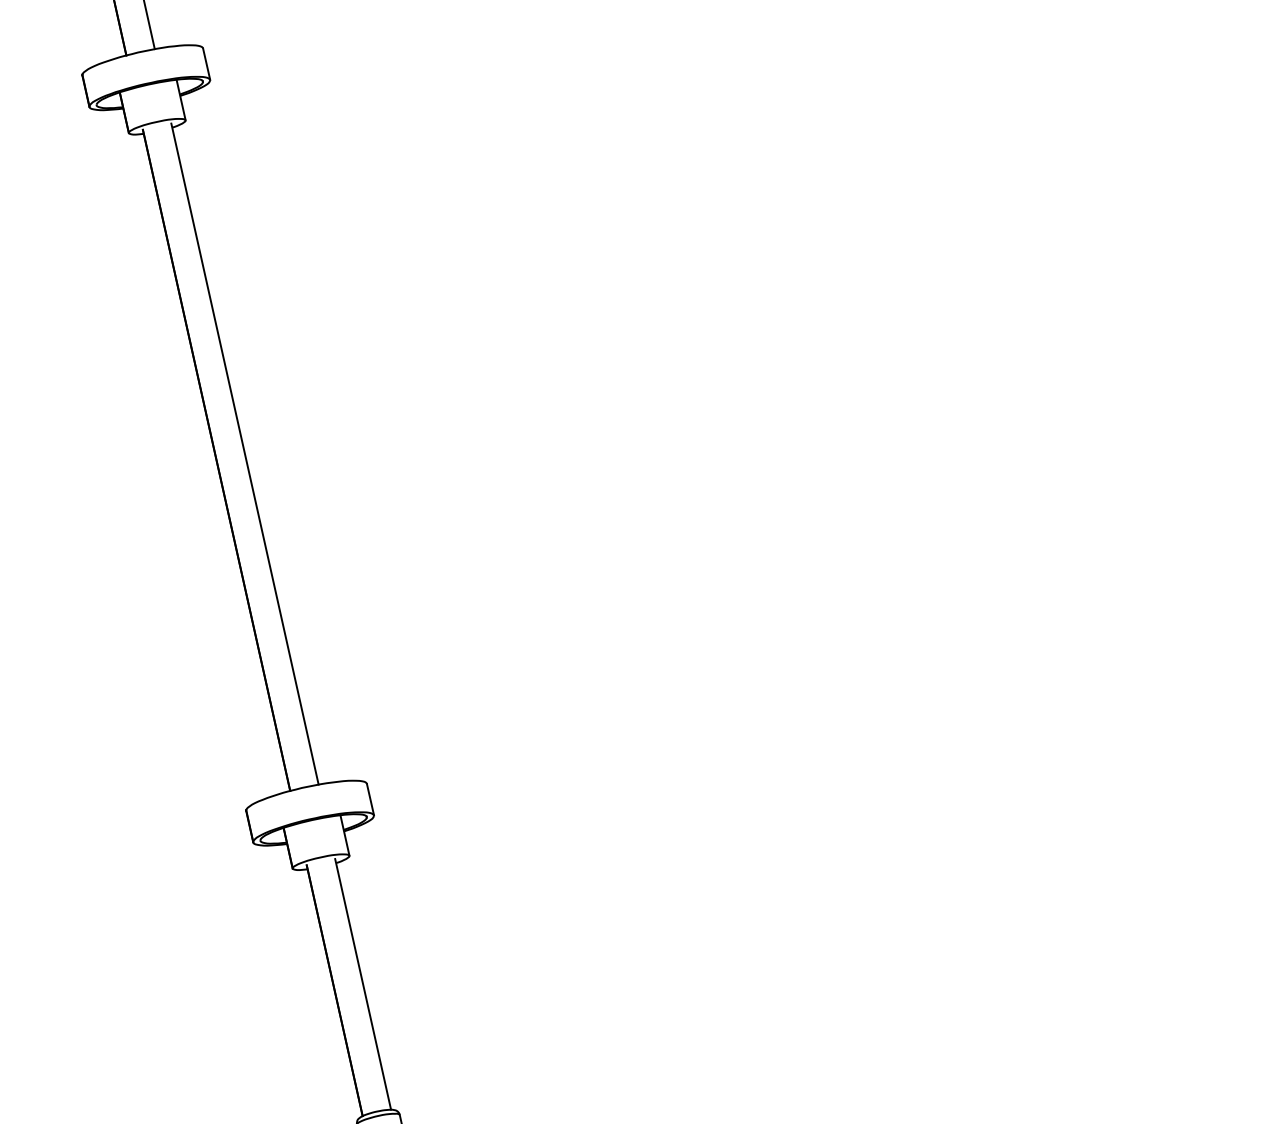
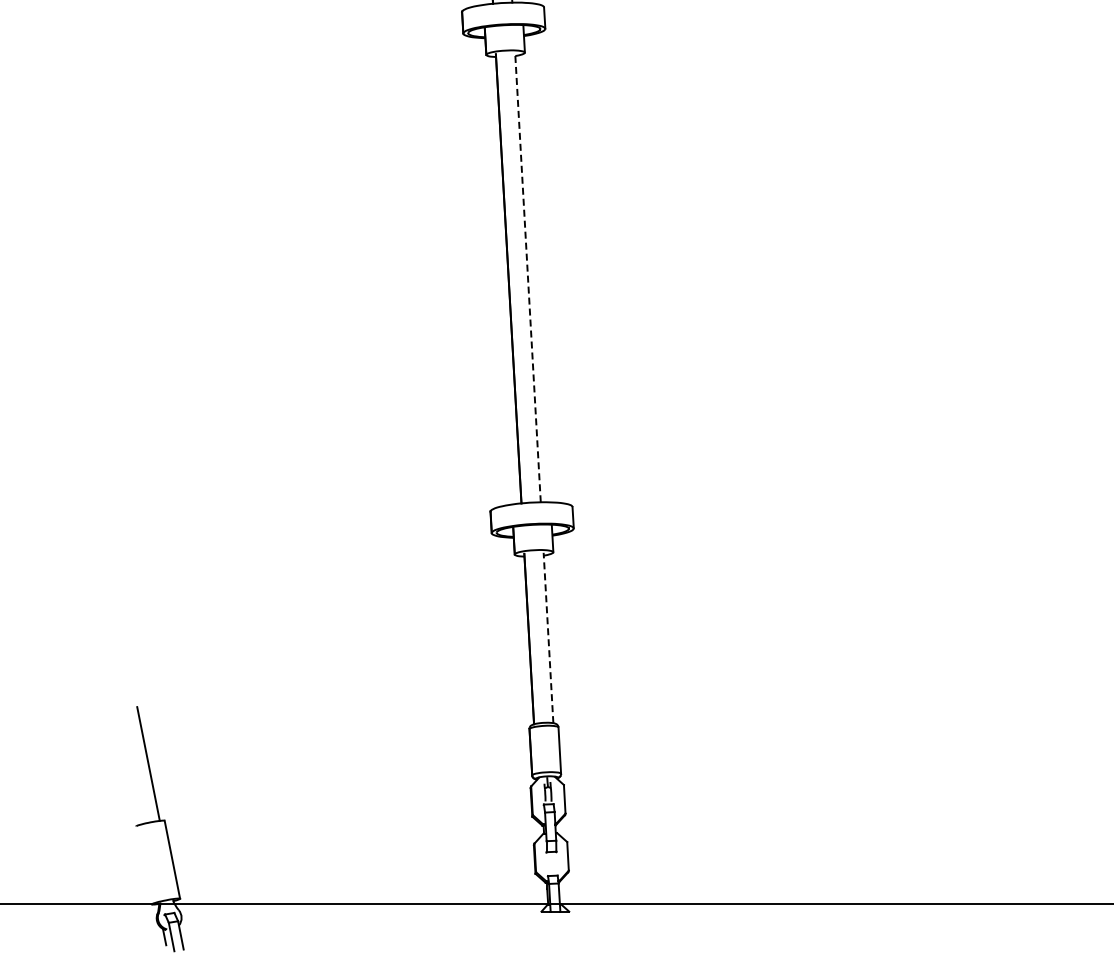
line: (245, 453) -> (528, 277), solid -> dashed
line: (362, 983) -> (548, 637), solid -> dashed

